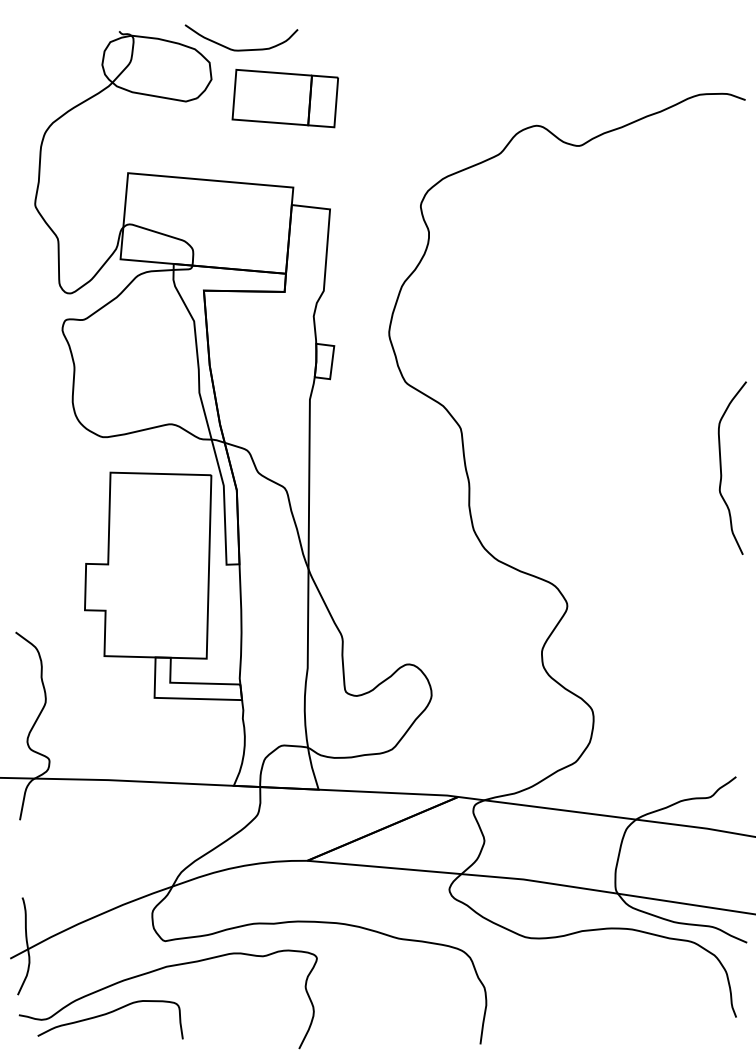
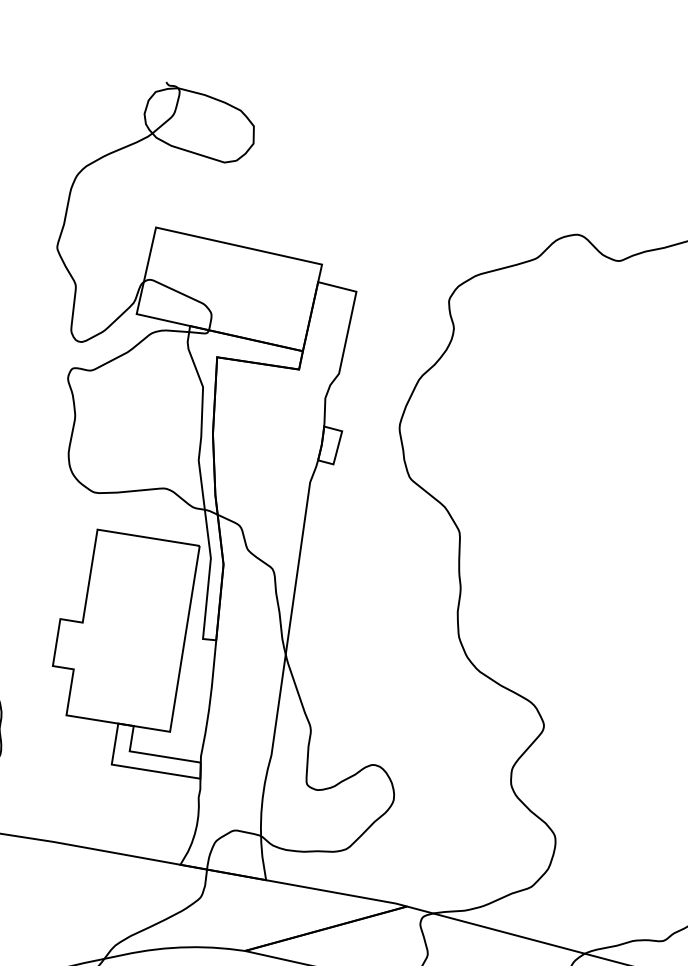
curve: (241, 49) -> (288, 117), removed
part: (284, 98) -> (325, 172), removed

